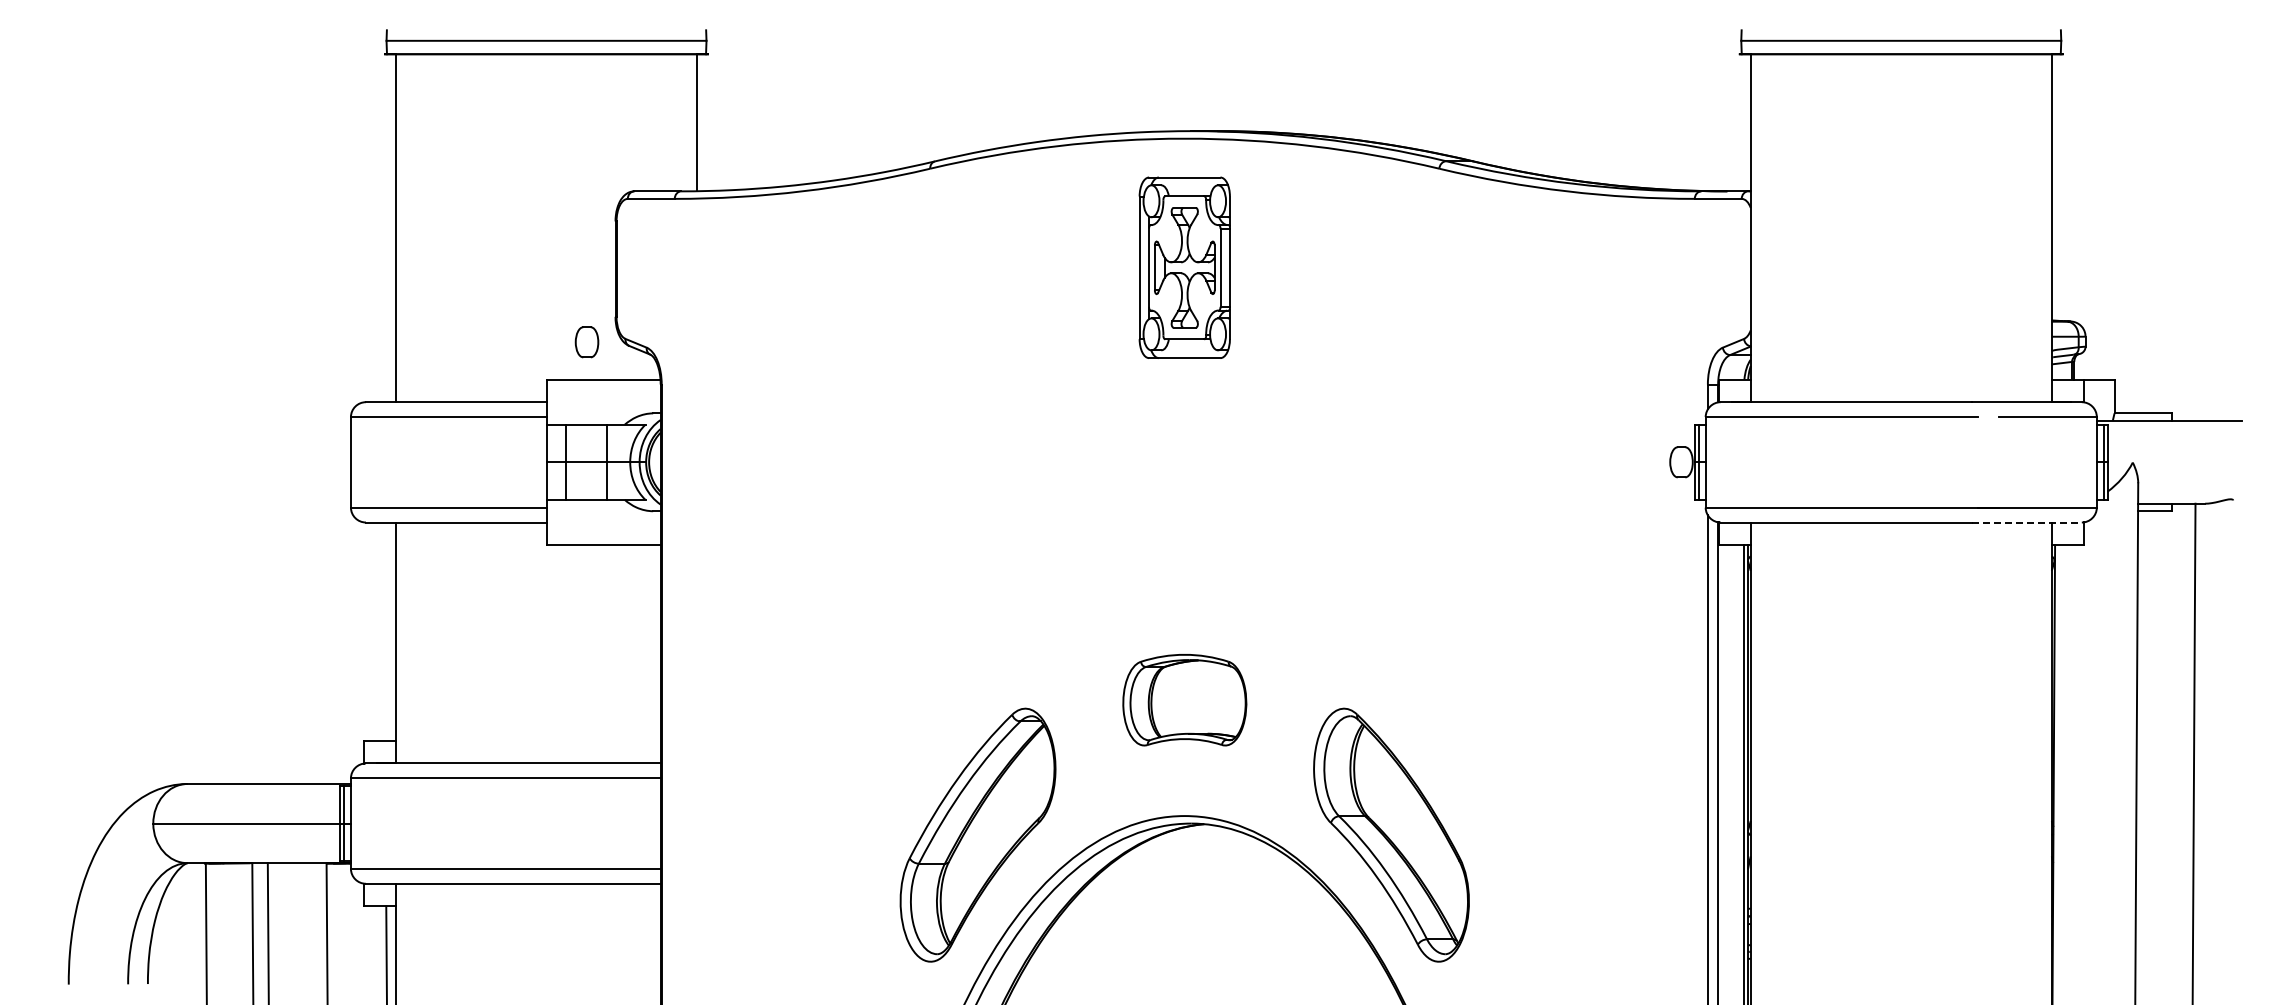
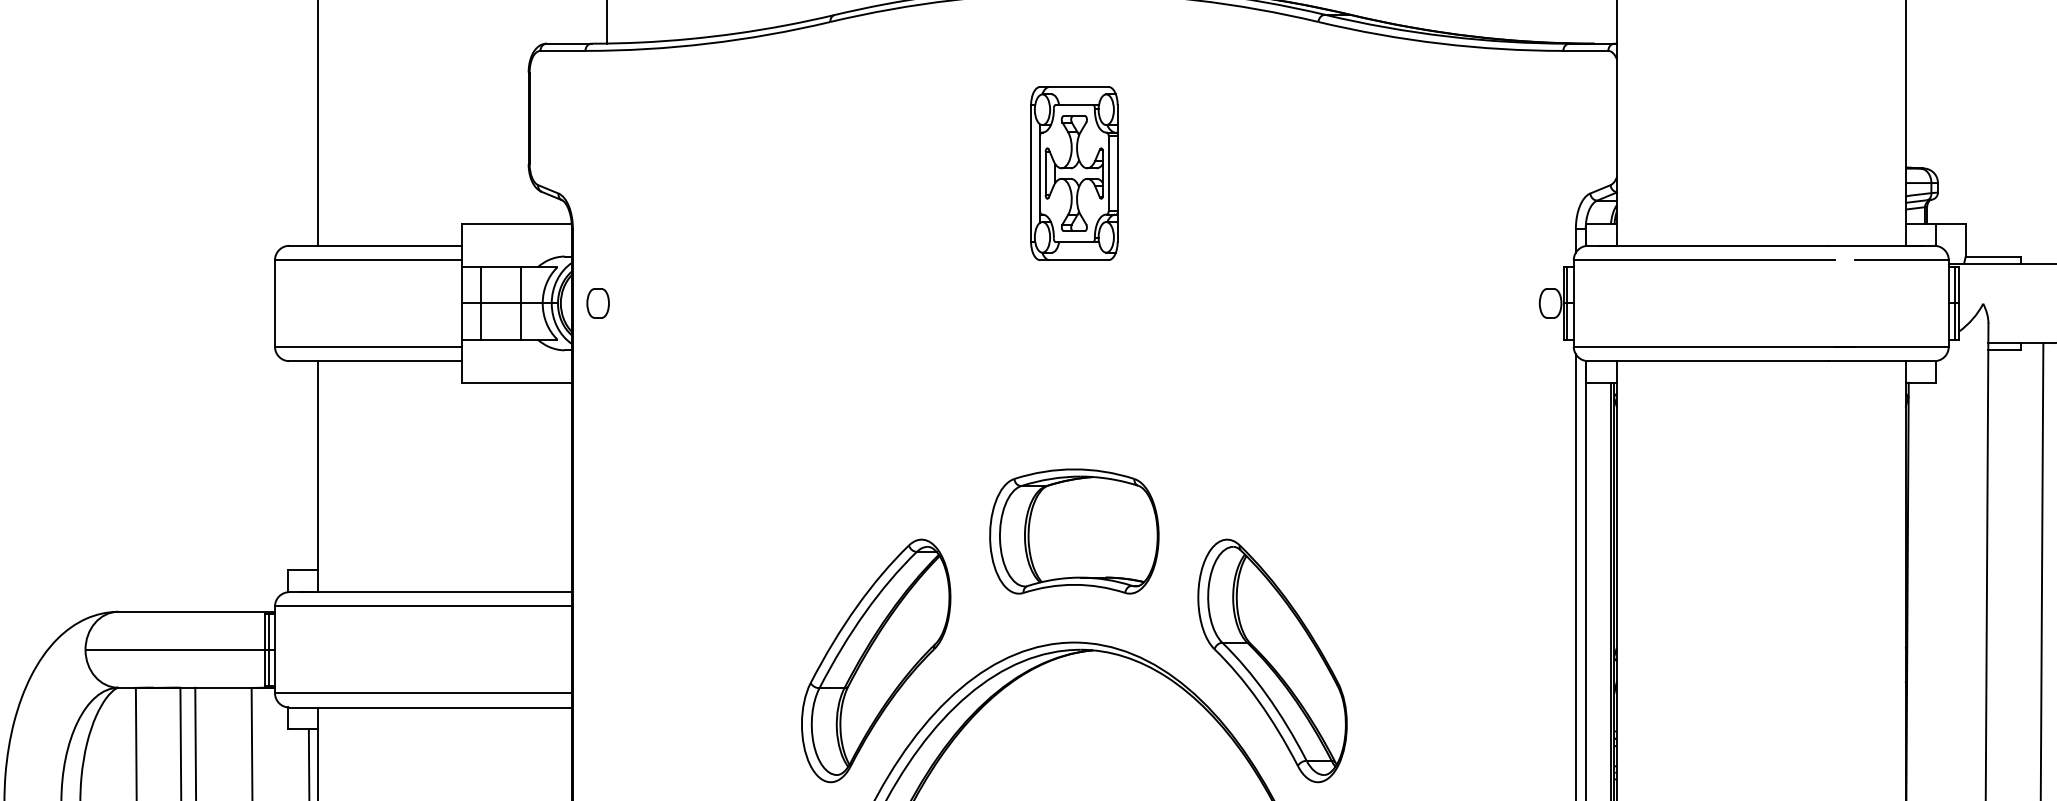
part: (1184, 267) -> (1074, 173), moved
part: (586, 342) -> (597, 303), moved
line: (2026, 522) -> (1881, 361), dashed -> solid
part: (1184, 699) -> (1074, 530), size x1.43

